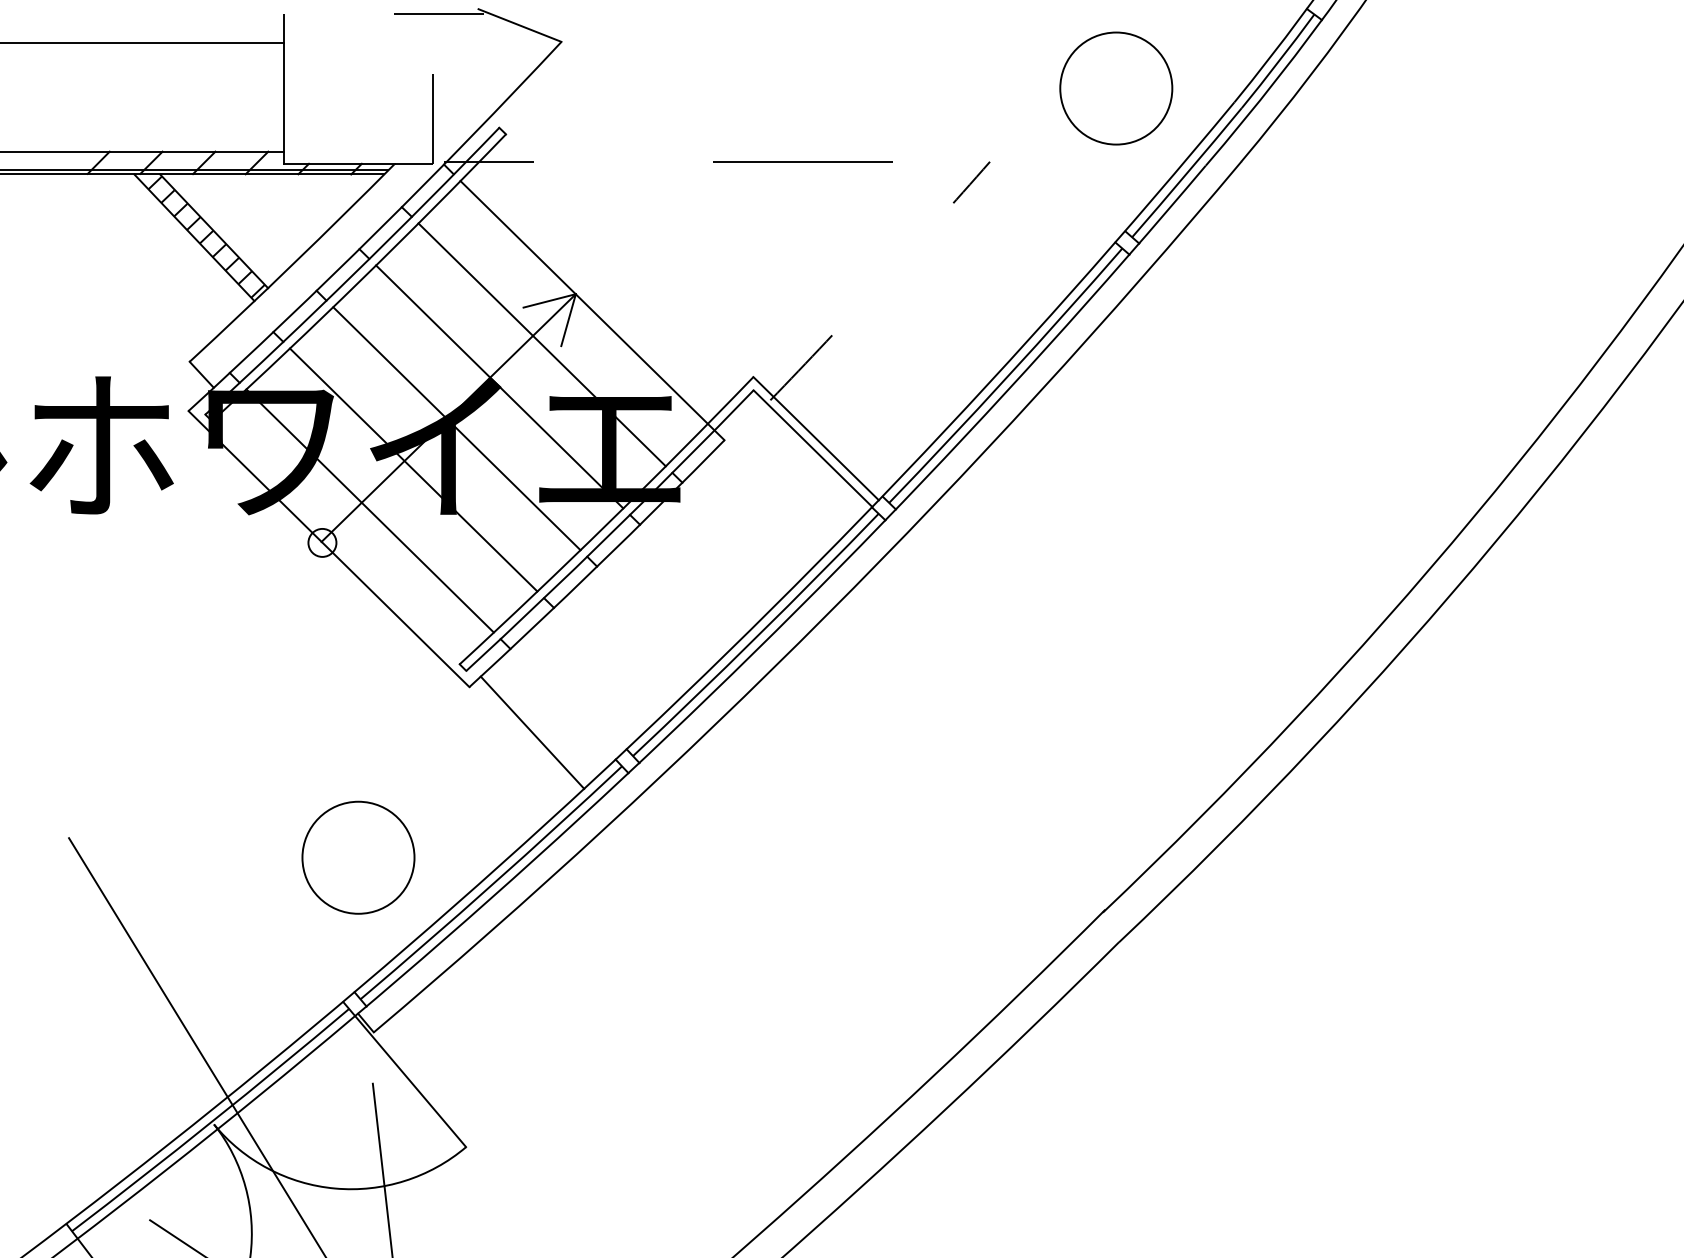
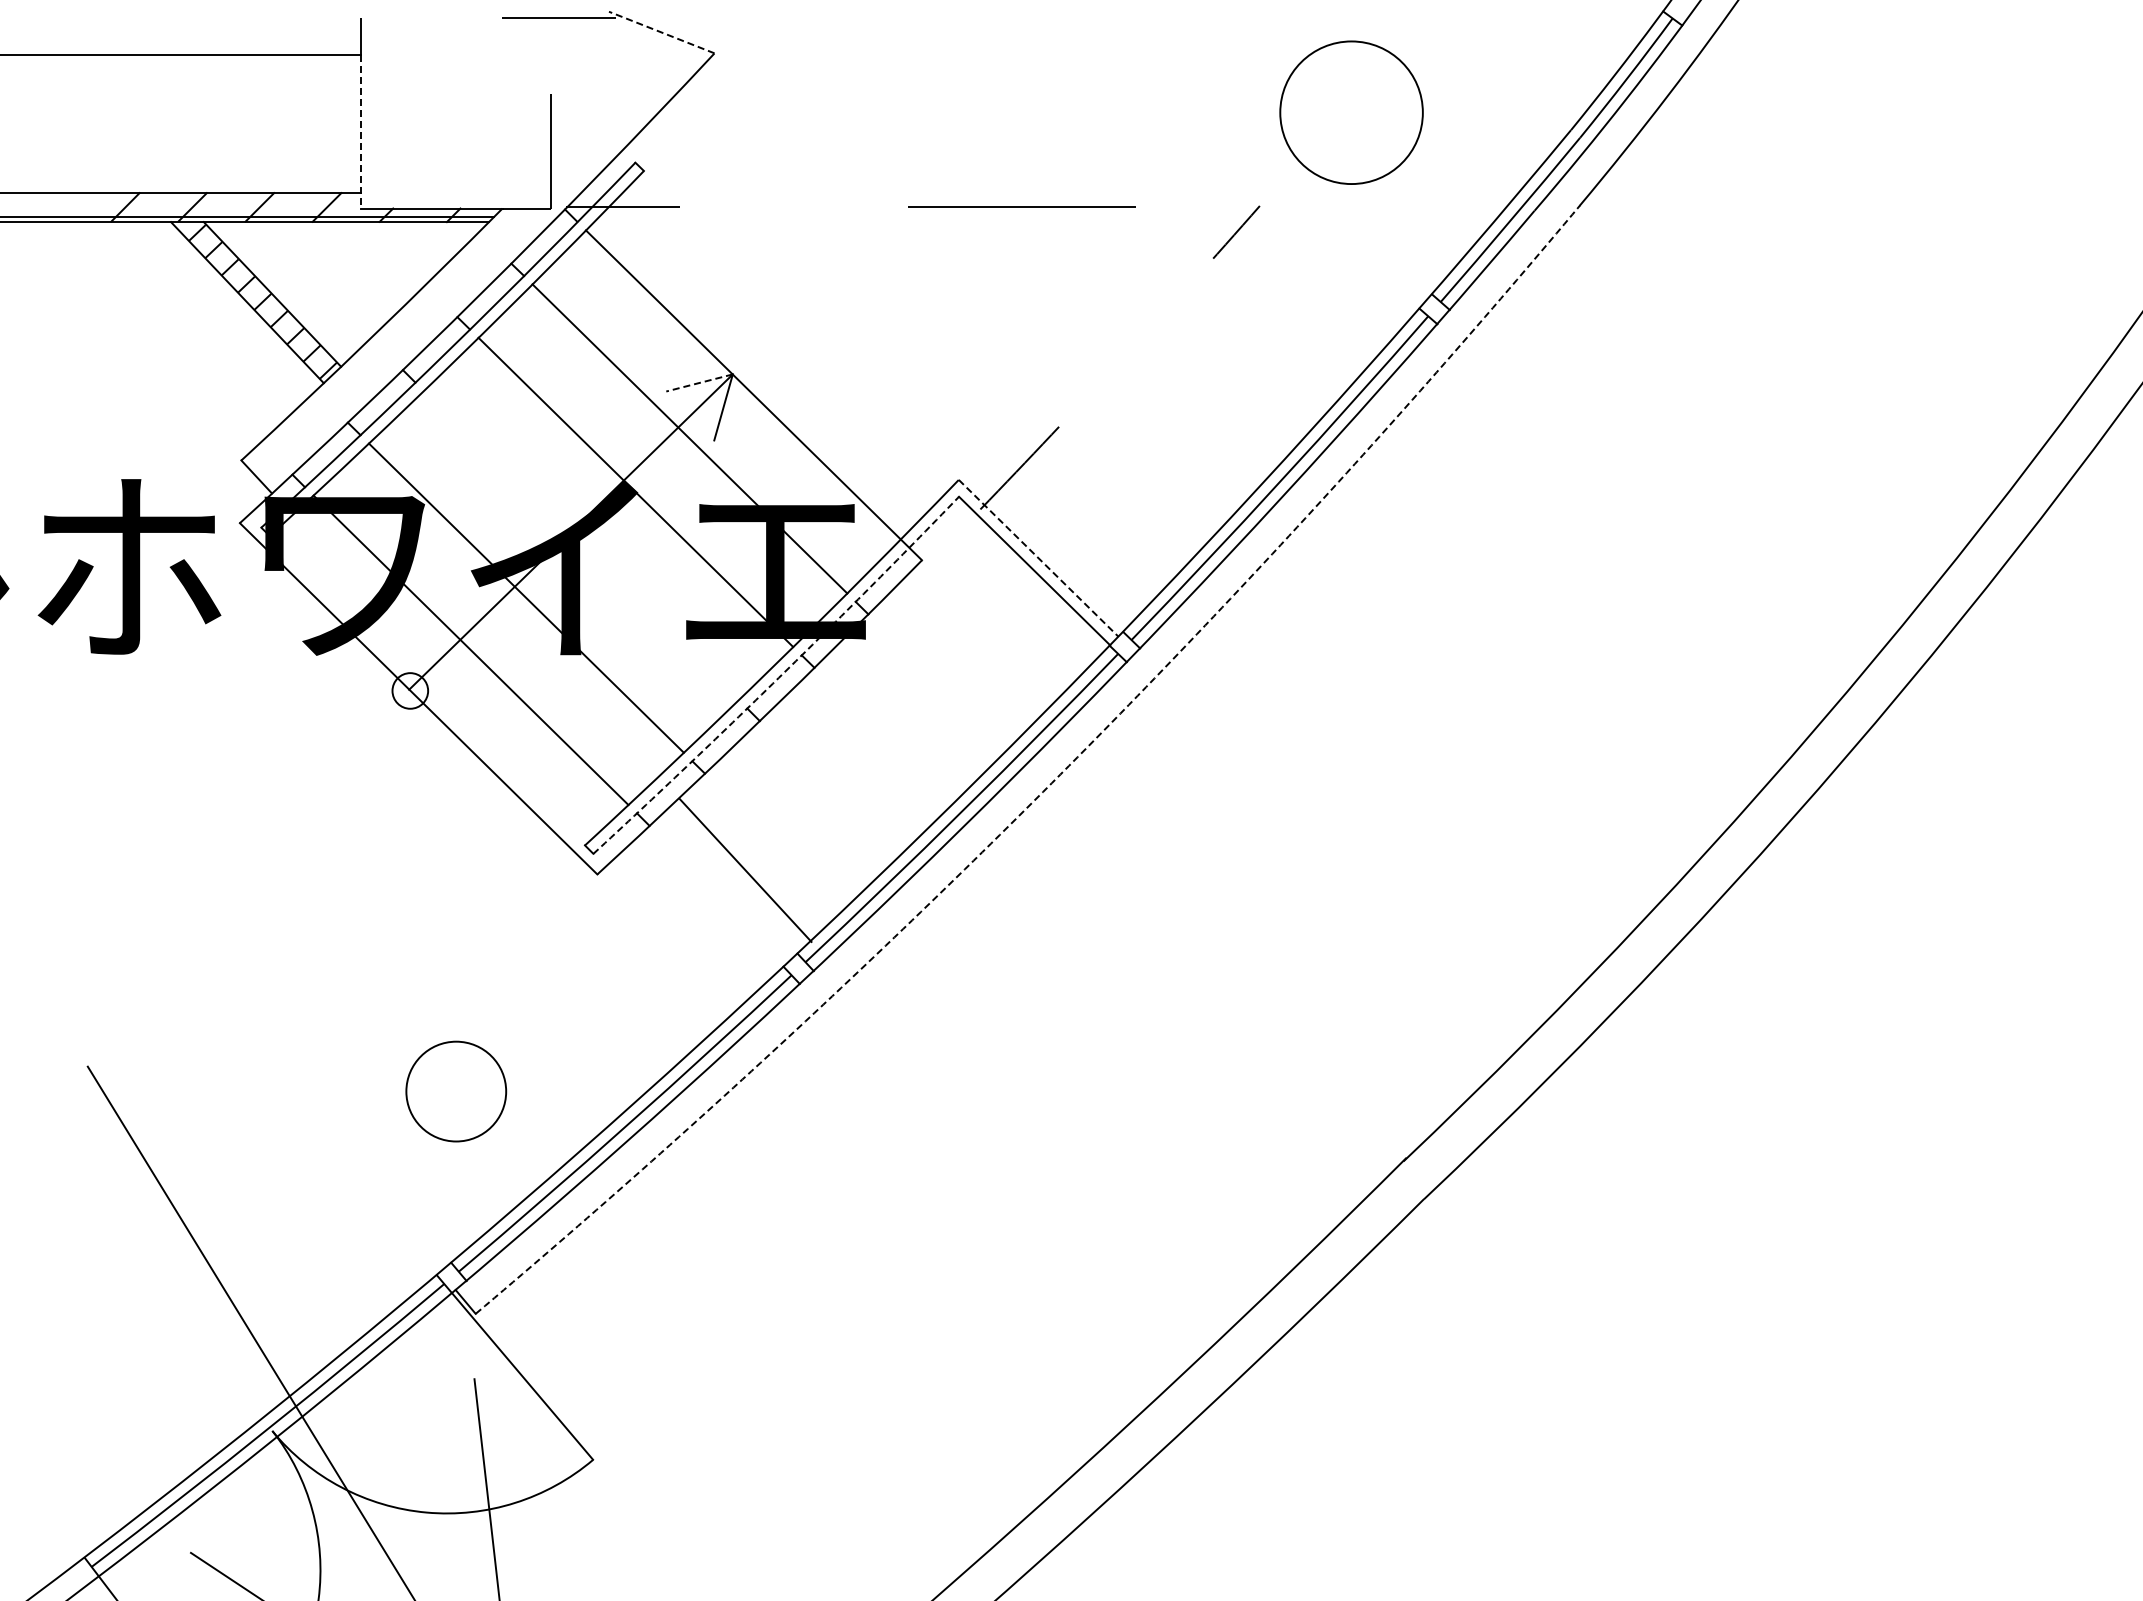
line: (519, 25) -> (661, 32), solid -> dashed
circle: (1116, 88) -> (1351, 112), moved
line: (284, 103) -> (361, 131), solid -> dashed
line: (549, 301) -> (699, 383), solid -> dashed
line: (456, 428) -> (581, 545), removed
line: (816, 438) -> (1038, 558), solid -> dashed
arc: (611, 533) -> (778, 678), solid -> dashed
arc: (826, 615) -> (1051, 783), solid -> dashed
line: (532, 732) -> (745, 870), moved
circle: (358, 857) -> (456, 1091), size x0.7

